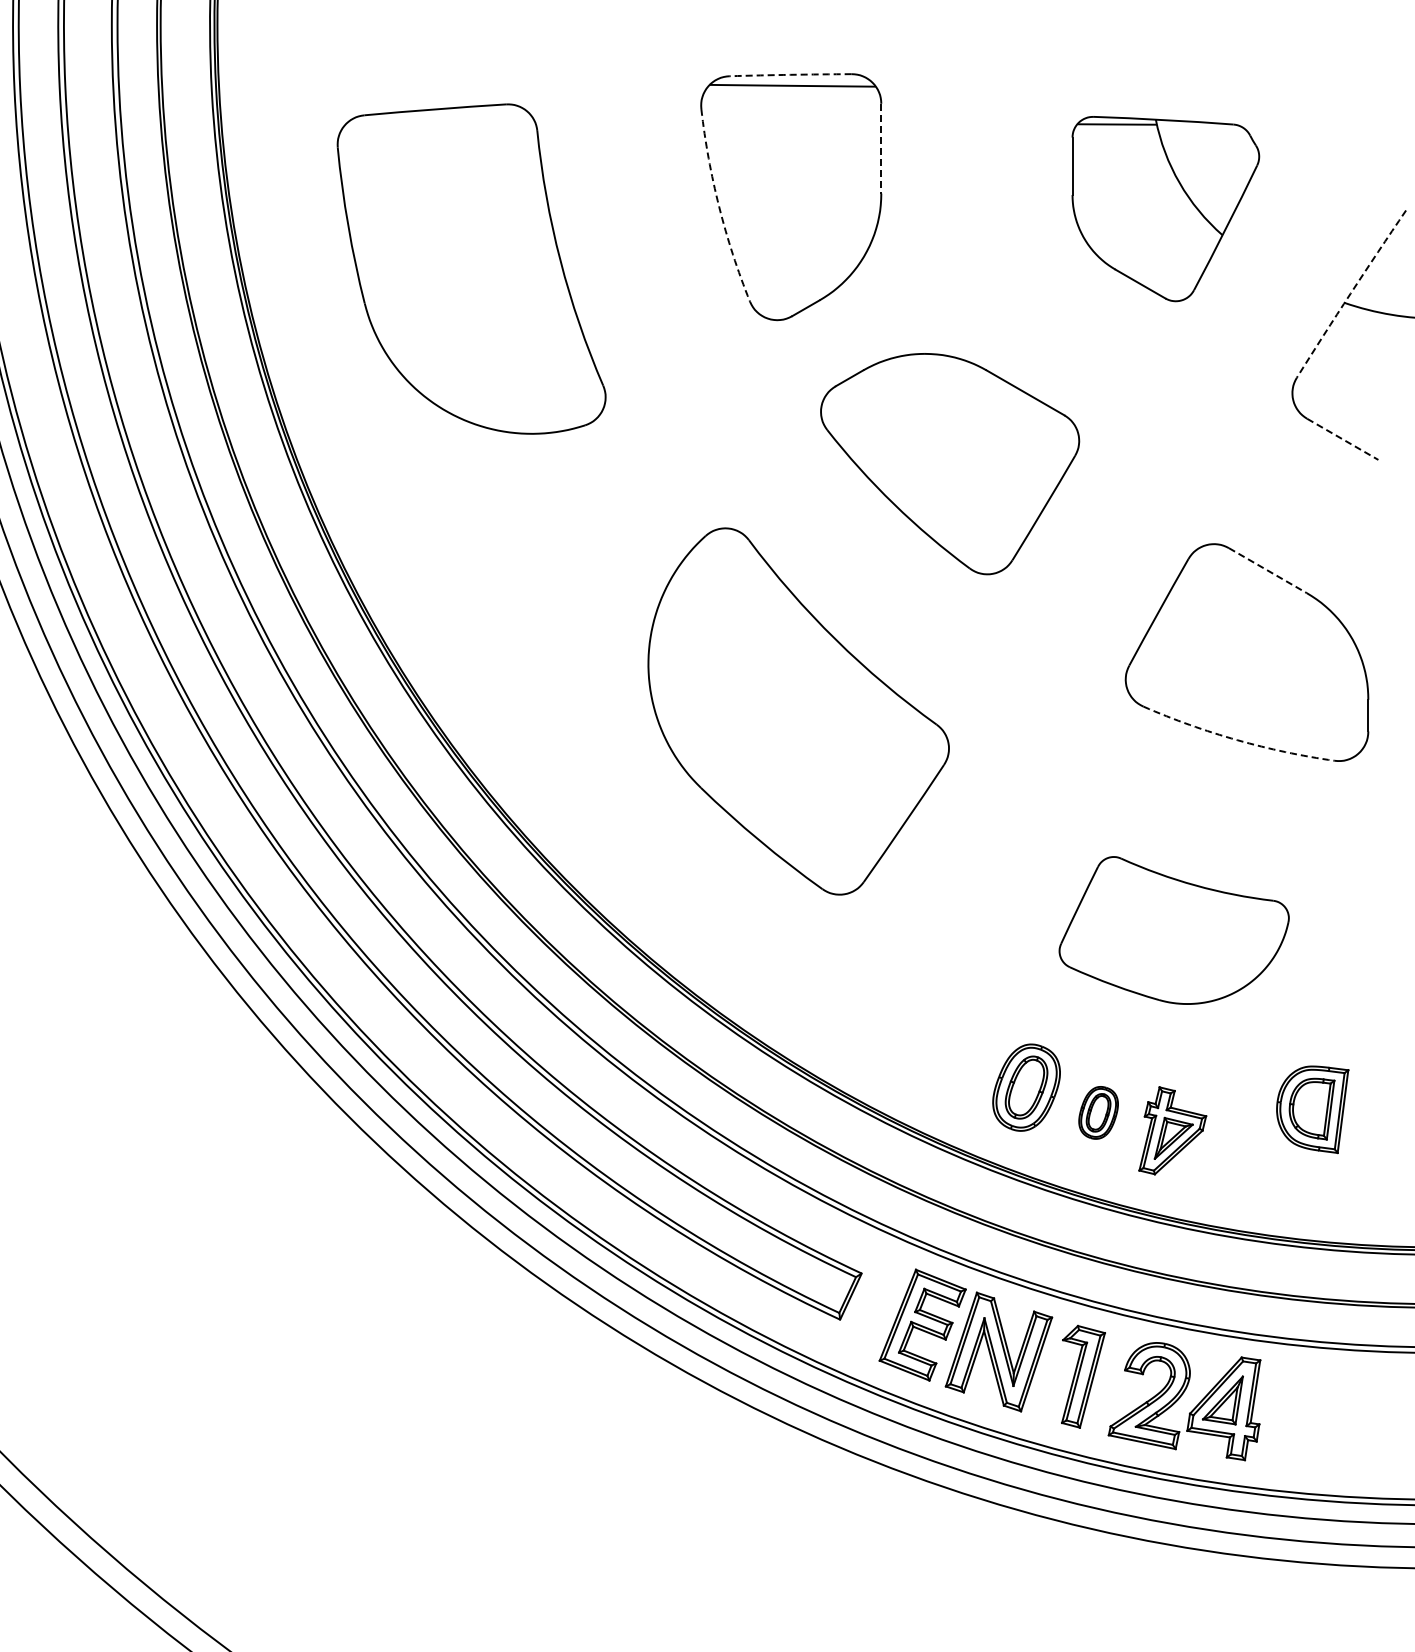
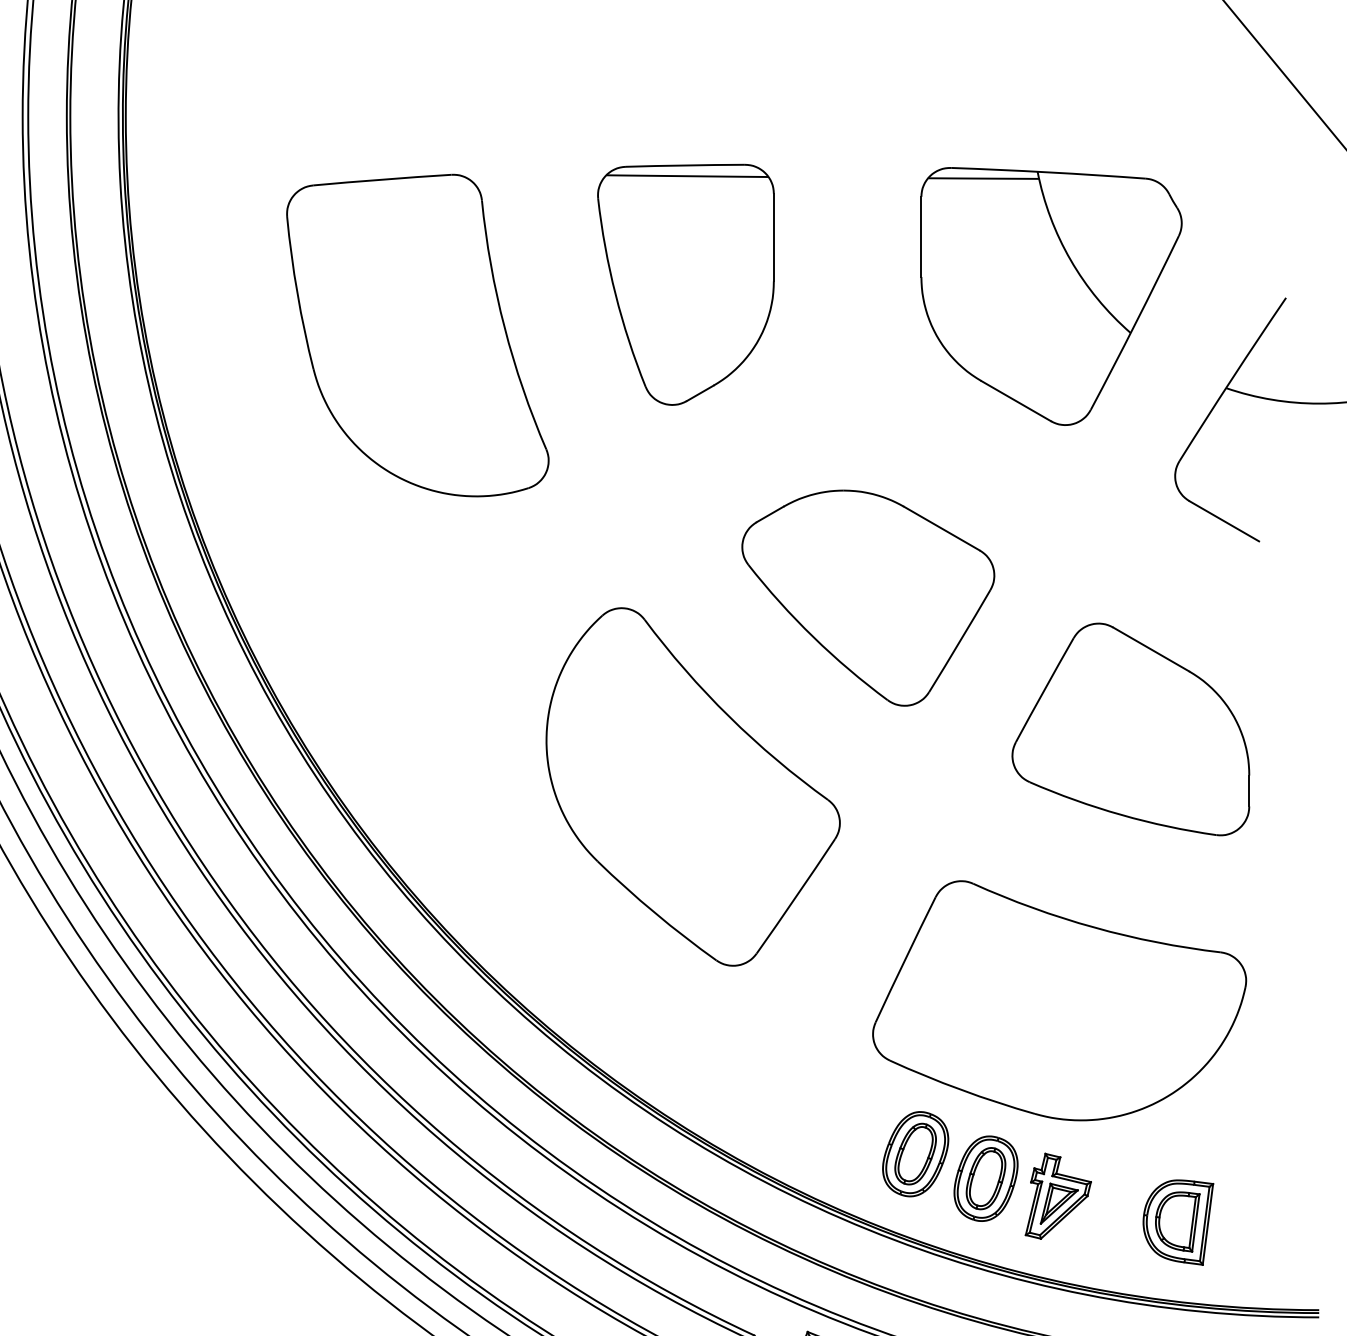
arc: (790, 74) -> (685, 165), dashed -> solid
line: (881, 148) -> (774, 237), dashed -> solid
arc: (719, 206) -> (615, 293), dashed -> solid
part: (1165, 208) -> (1051, 295), size x1.43
part: (471, 268) -> (417, 334), moved
arc: (1350, 293) -> (1231, 378), dashed -> solid
line: (1343, 439) -> (1225, 521), dashed -> solid
part: (950, 464) -> (868, 598), moved
line: (1267, 570) -> (1150, 649), dashed -> solid
arc: (1237, 740) -> (1121, 815), dashed -> solid
part: (1174, 930) -> (1060, 1000), size x1.67
part: (1312, 1109) -> (1178, 1222), moved
part: (1098, 1112) -> (985, 1178), size x1.67

